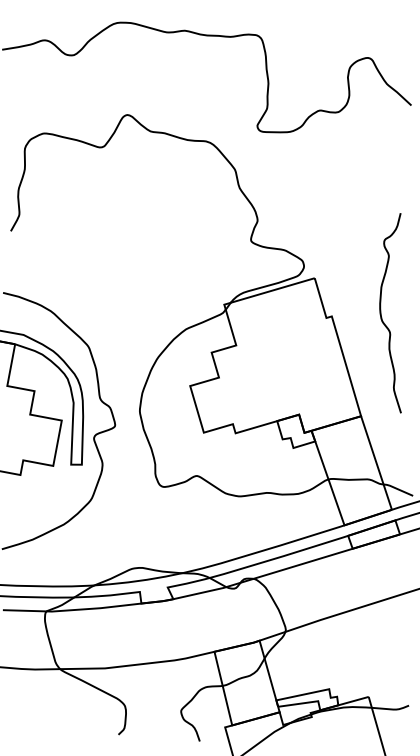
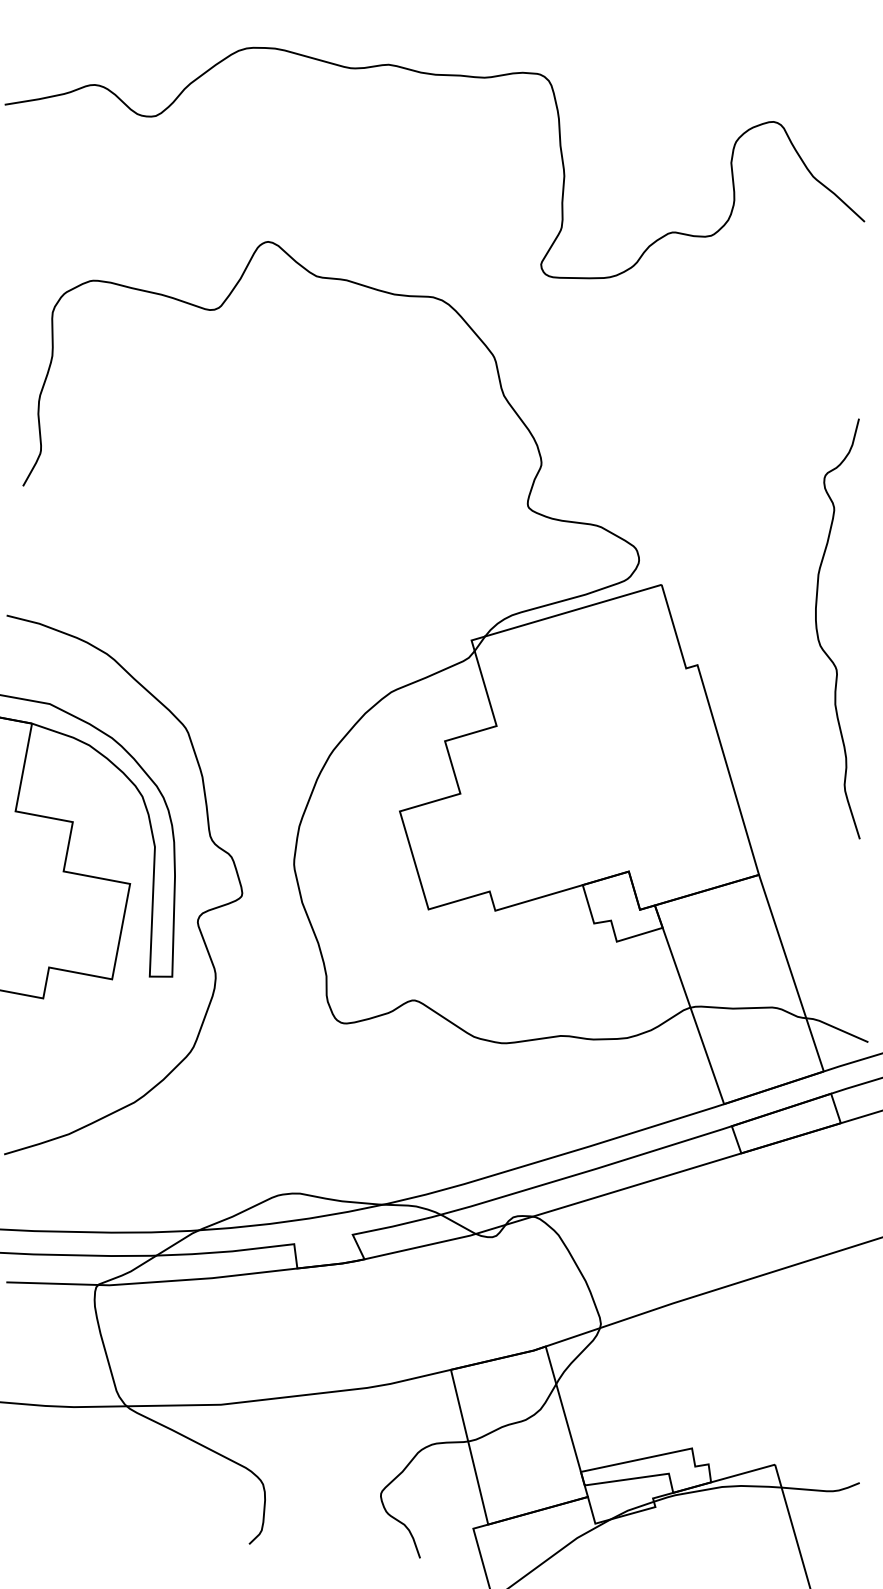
curve: (382, 317) -> (820, 637), moved

